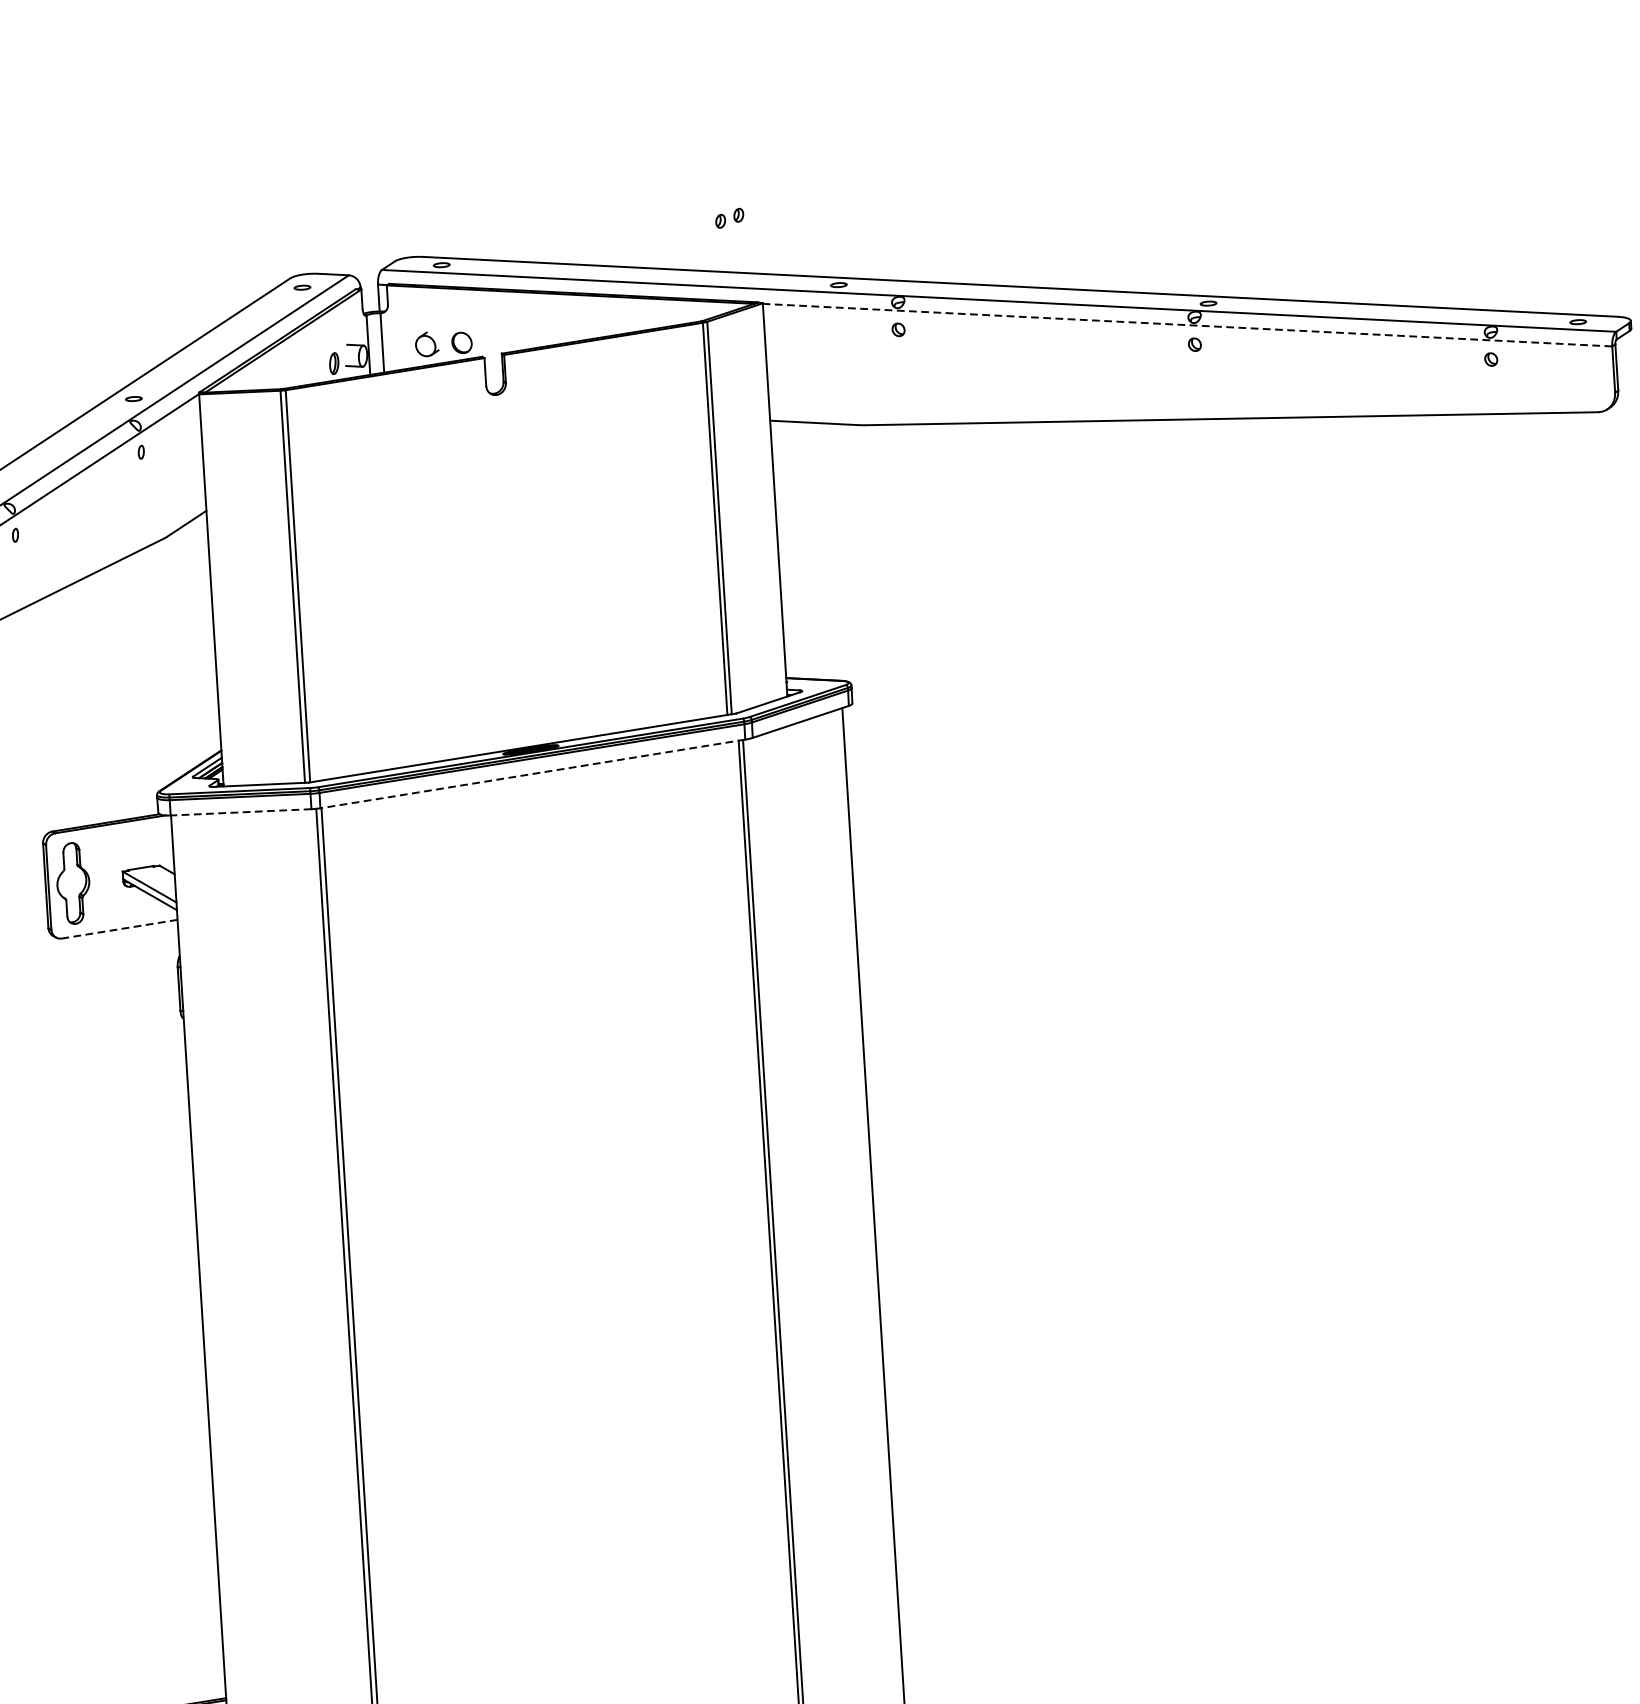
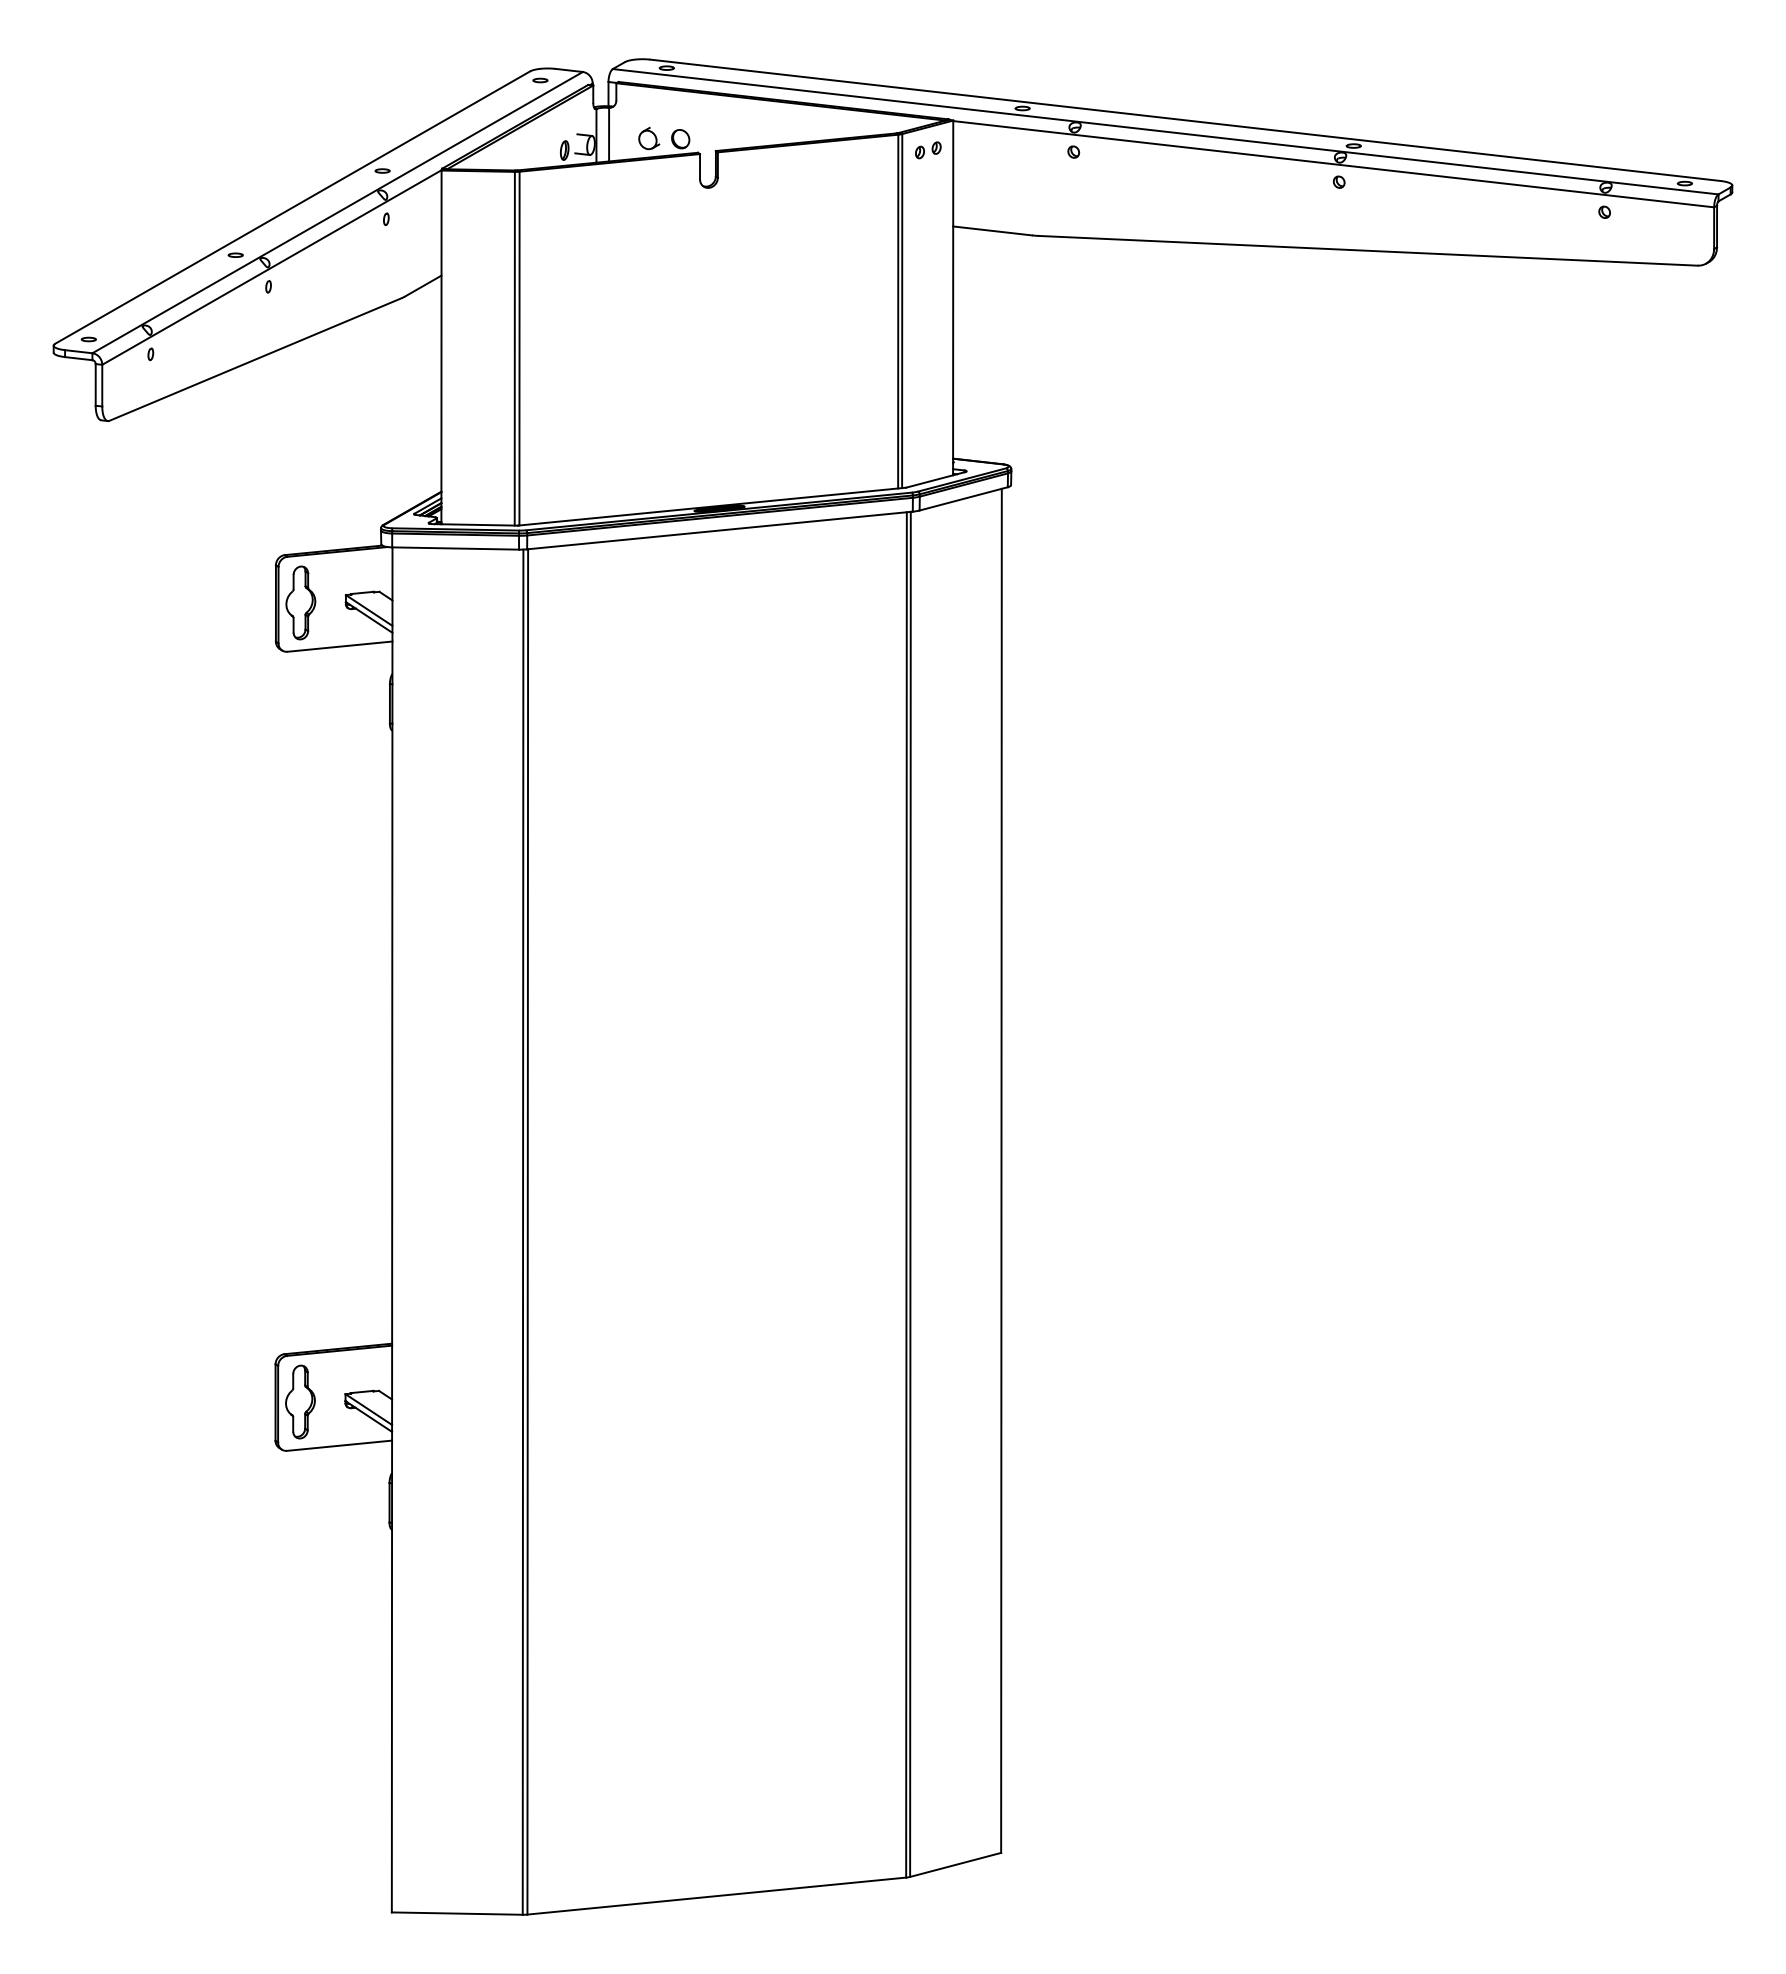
part: (729, 218) -> (928, 150), moved
line: (1187, 325) -> (1333, 164), dashed -> solid
line: (532, 773) -> (719, 530), dashed -> solid
line: (240, 812) -> (455, 548), dashed -> solid
line: (119, 929) -> (339, 646), dashed -> solid

